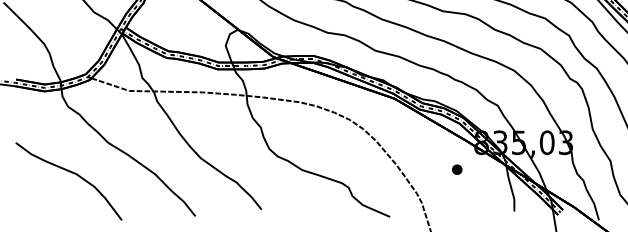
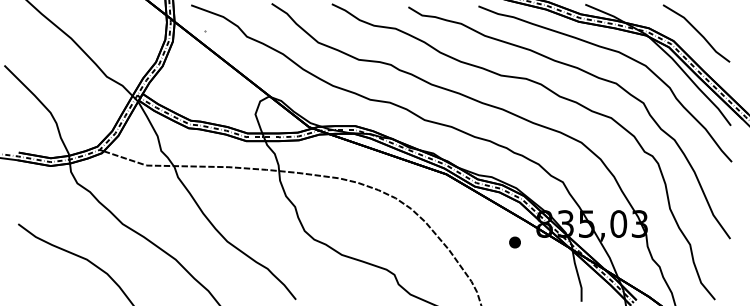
part: (456, 169) -> (514, 242), moved

